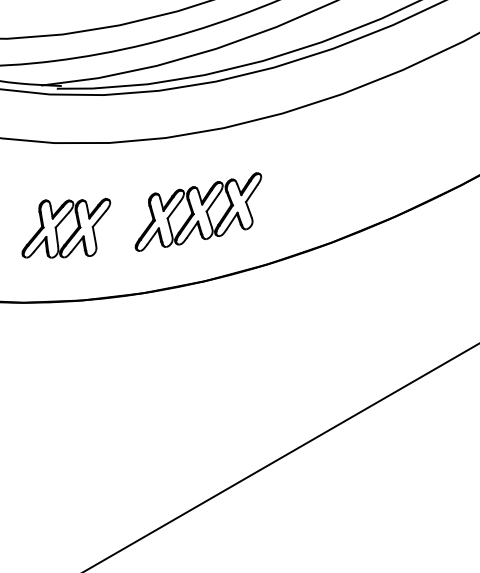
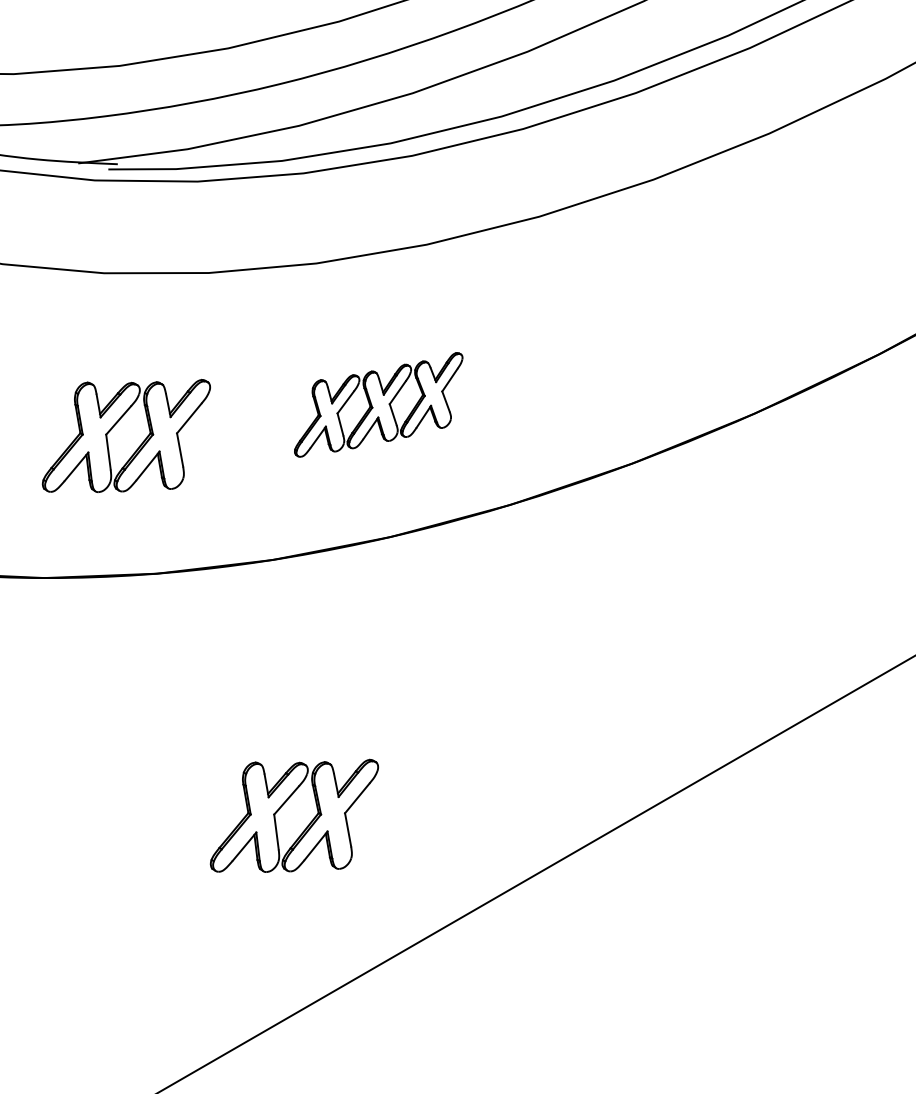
part: (198, 211) -> (378, 403), size x0.7
part: (154, 427) -> (294, 816), added

